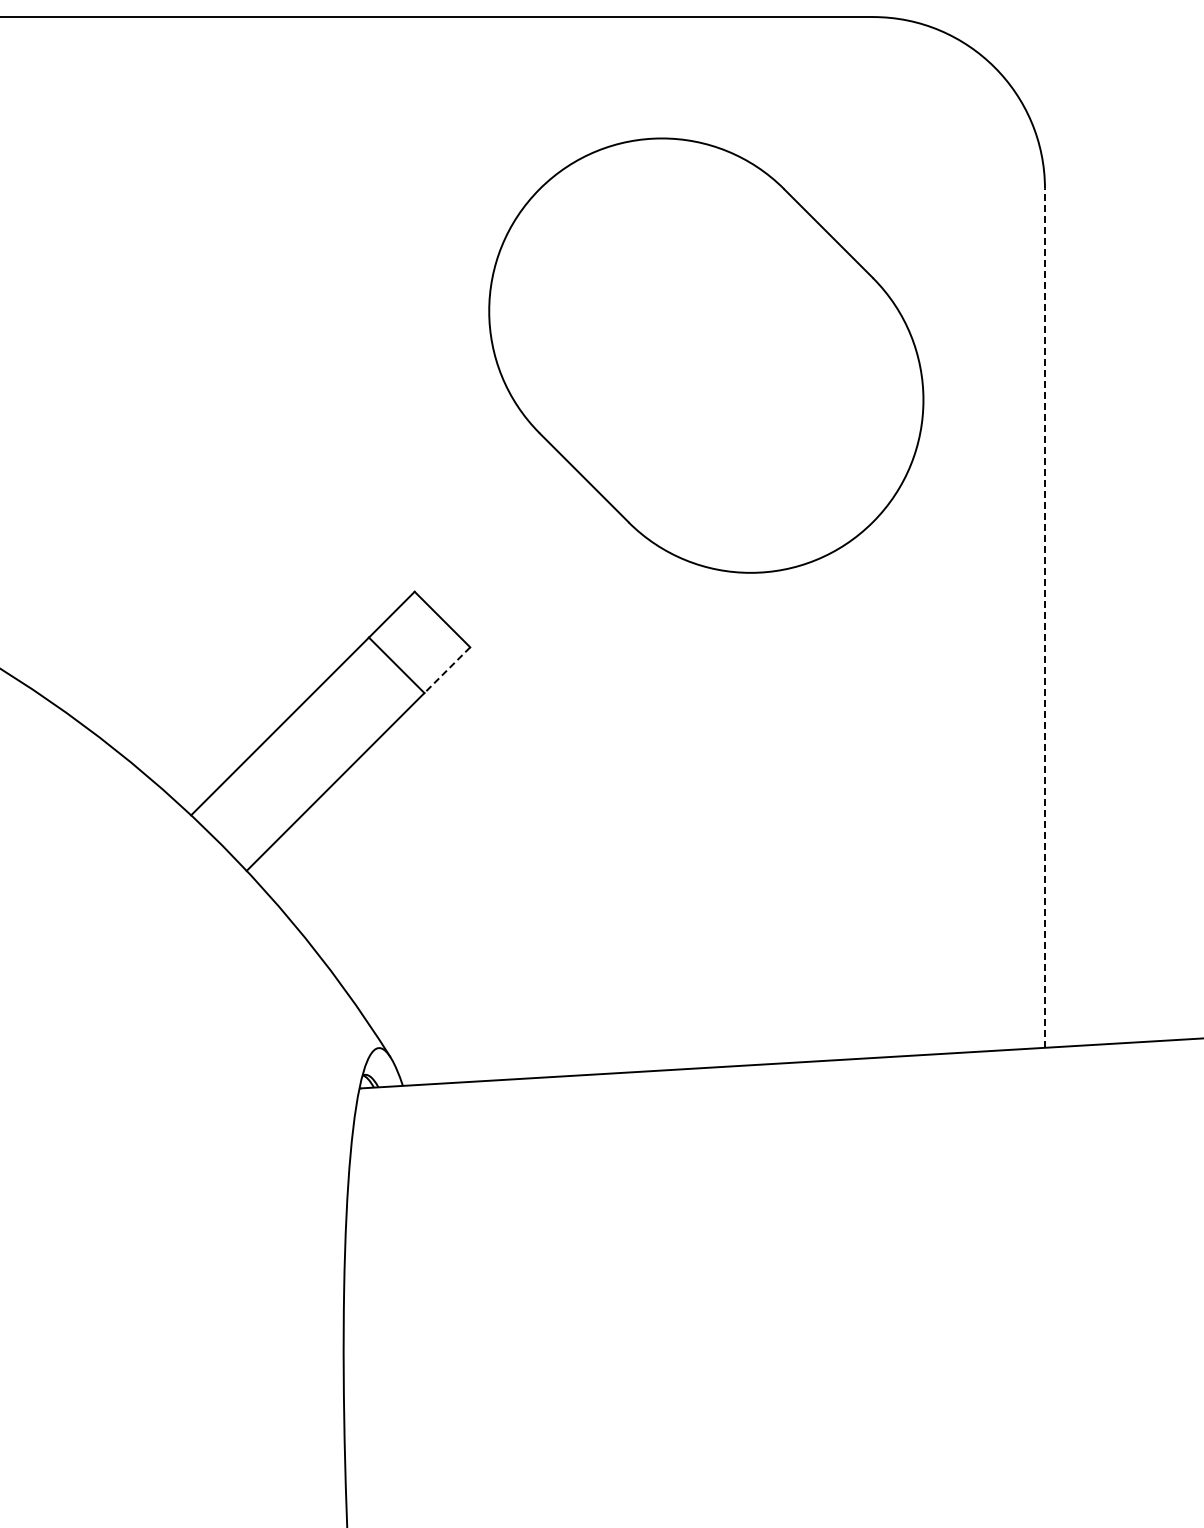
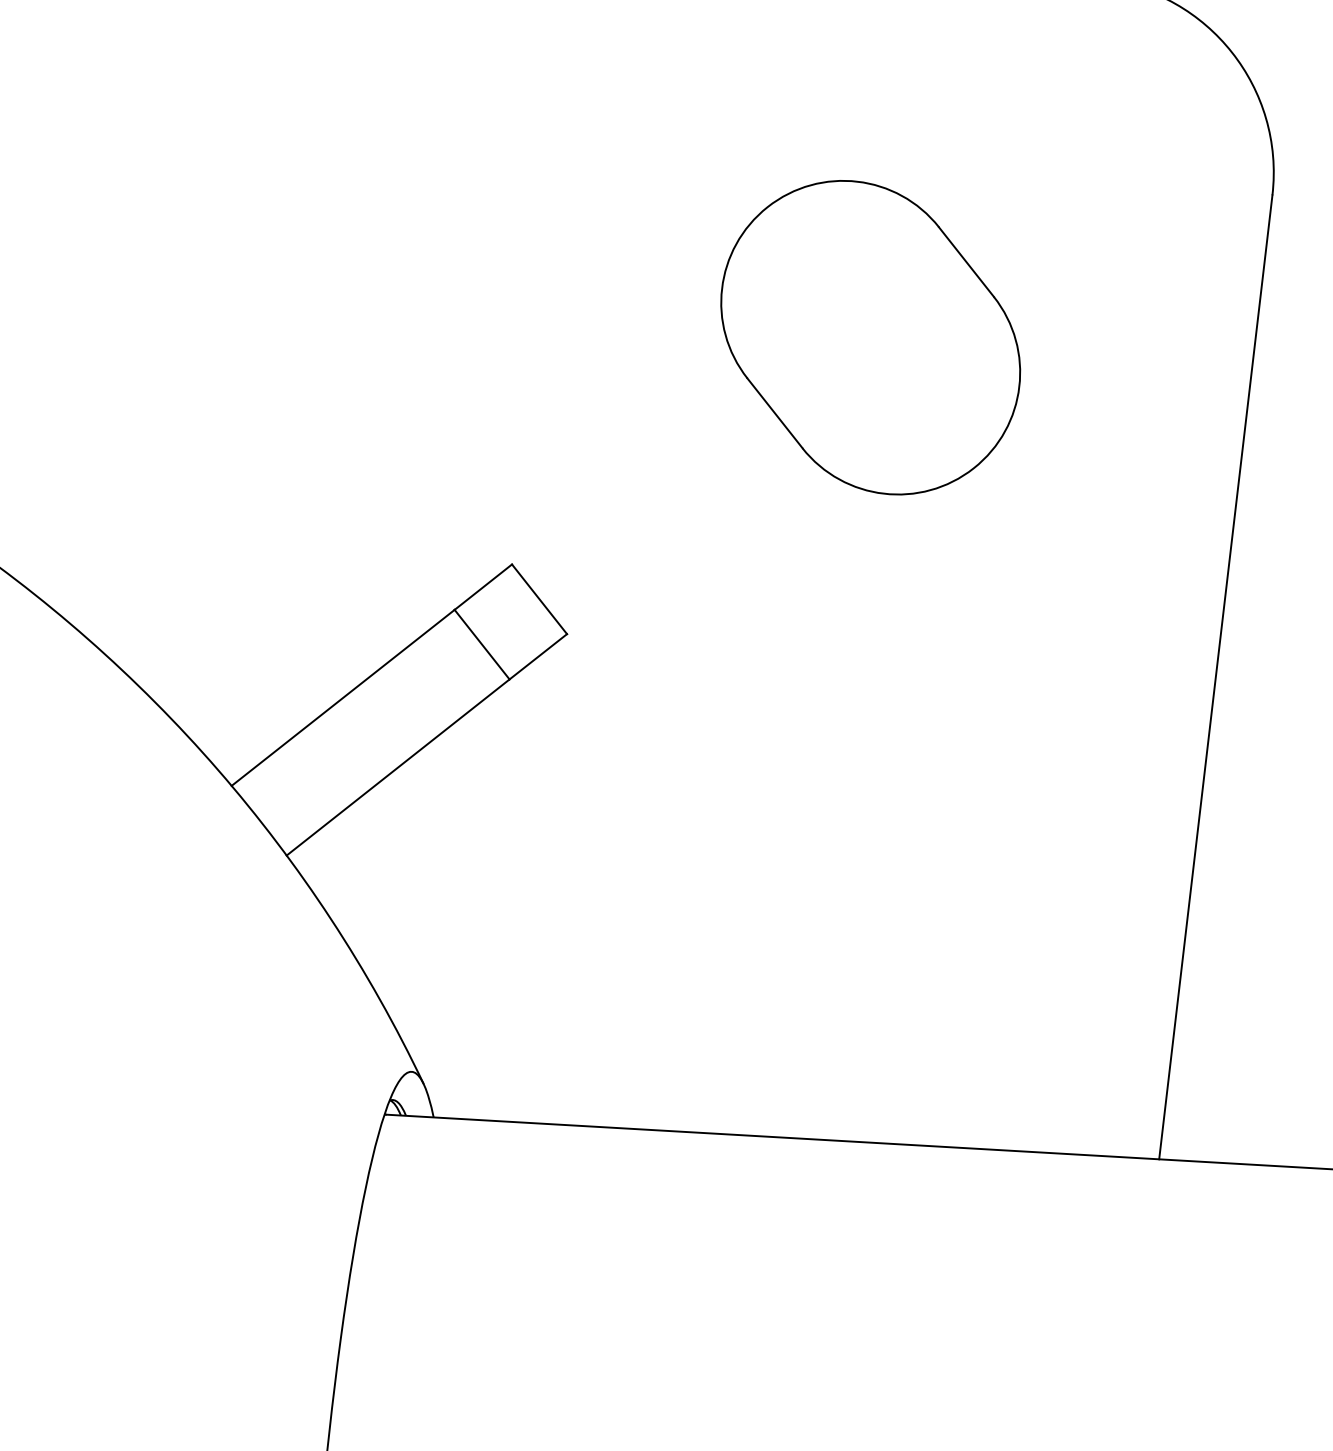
part: (706, 354) -> (870, 336), size x0.62
line: (1044, 617) -> (1215, 676), dashed -> solid
line: (447, 670) -> (538, 657), dashed -> solid

